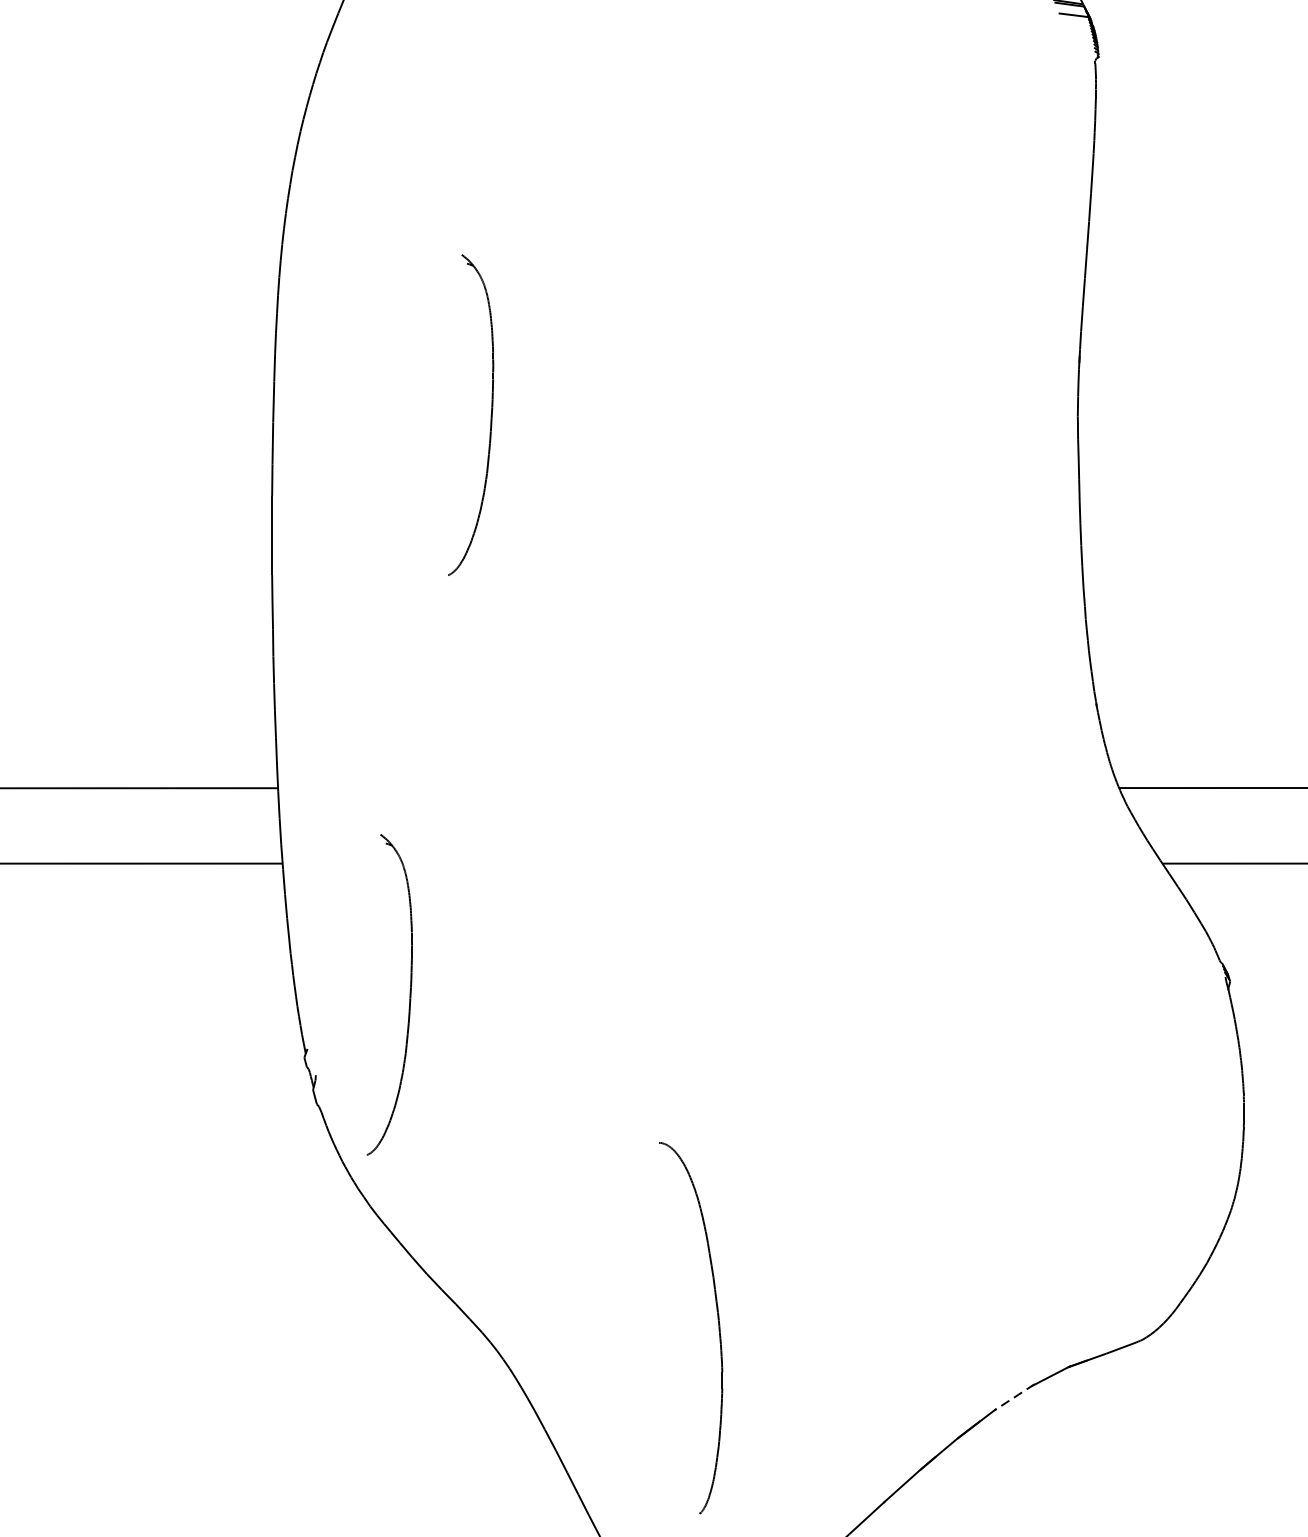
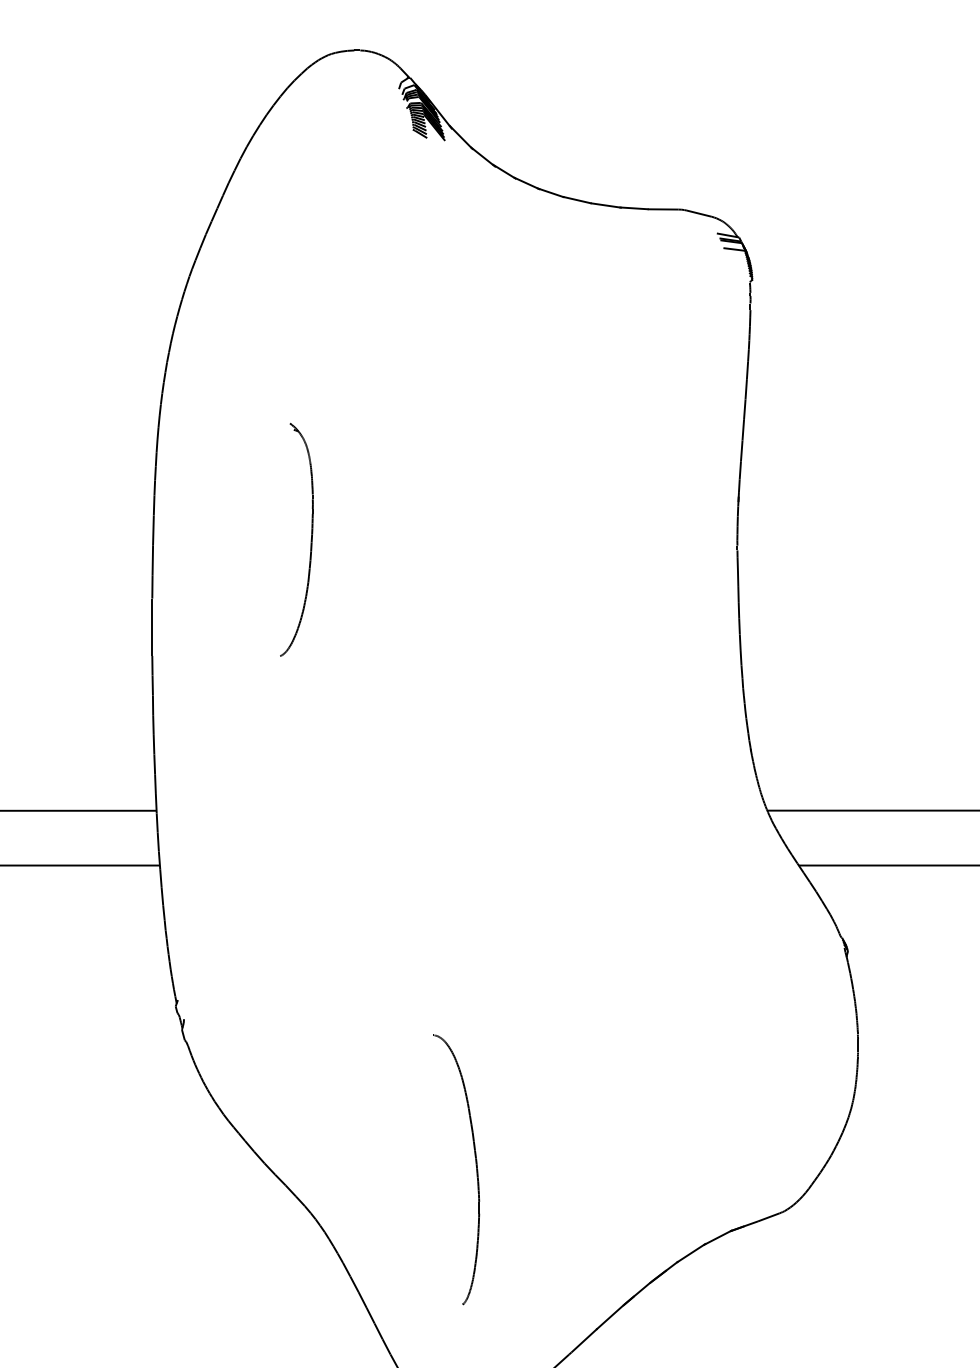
part: (408, 995) -> (251, 961), removed
part: (717, 1322) -> (475, 1165), moved
line: (1014, 1397) -> (691, 1253), dashed -> solid

